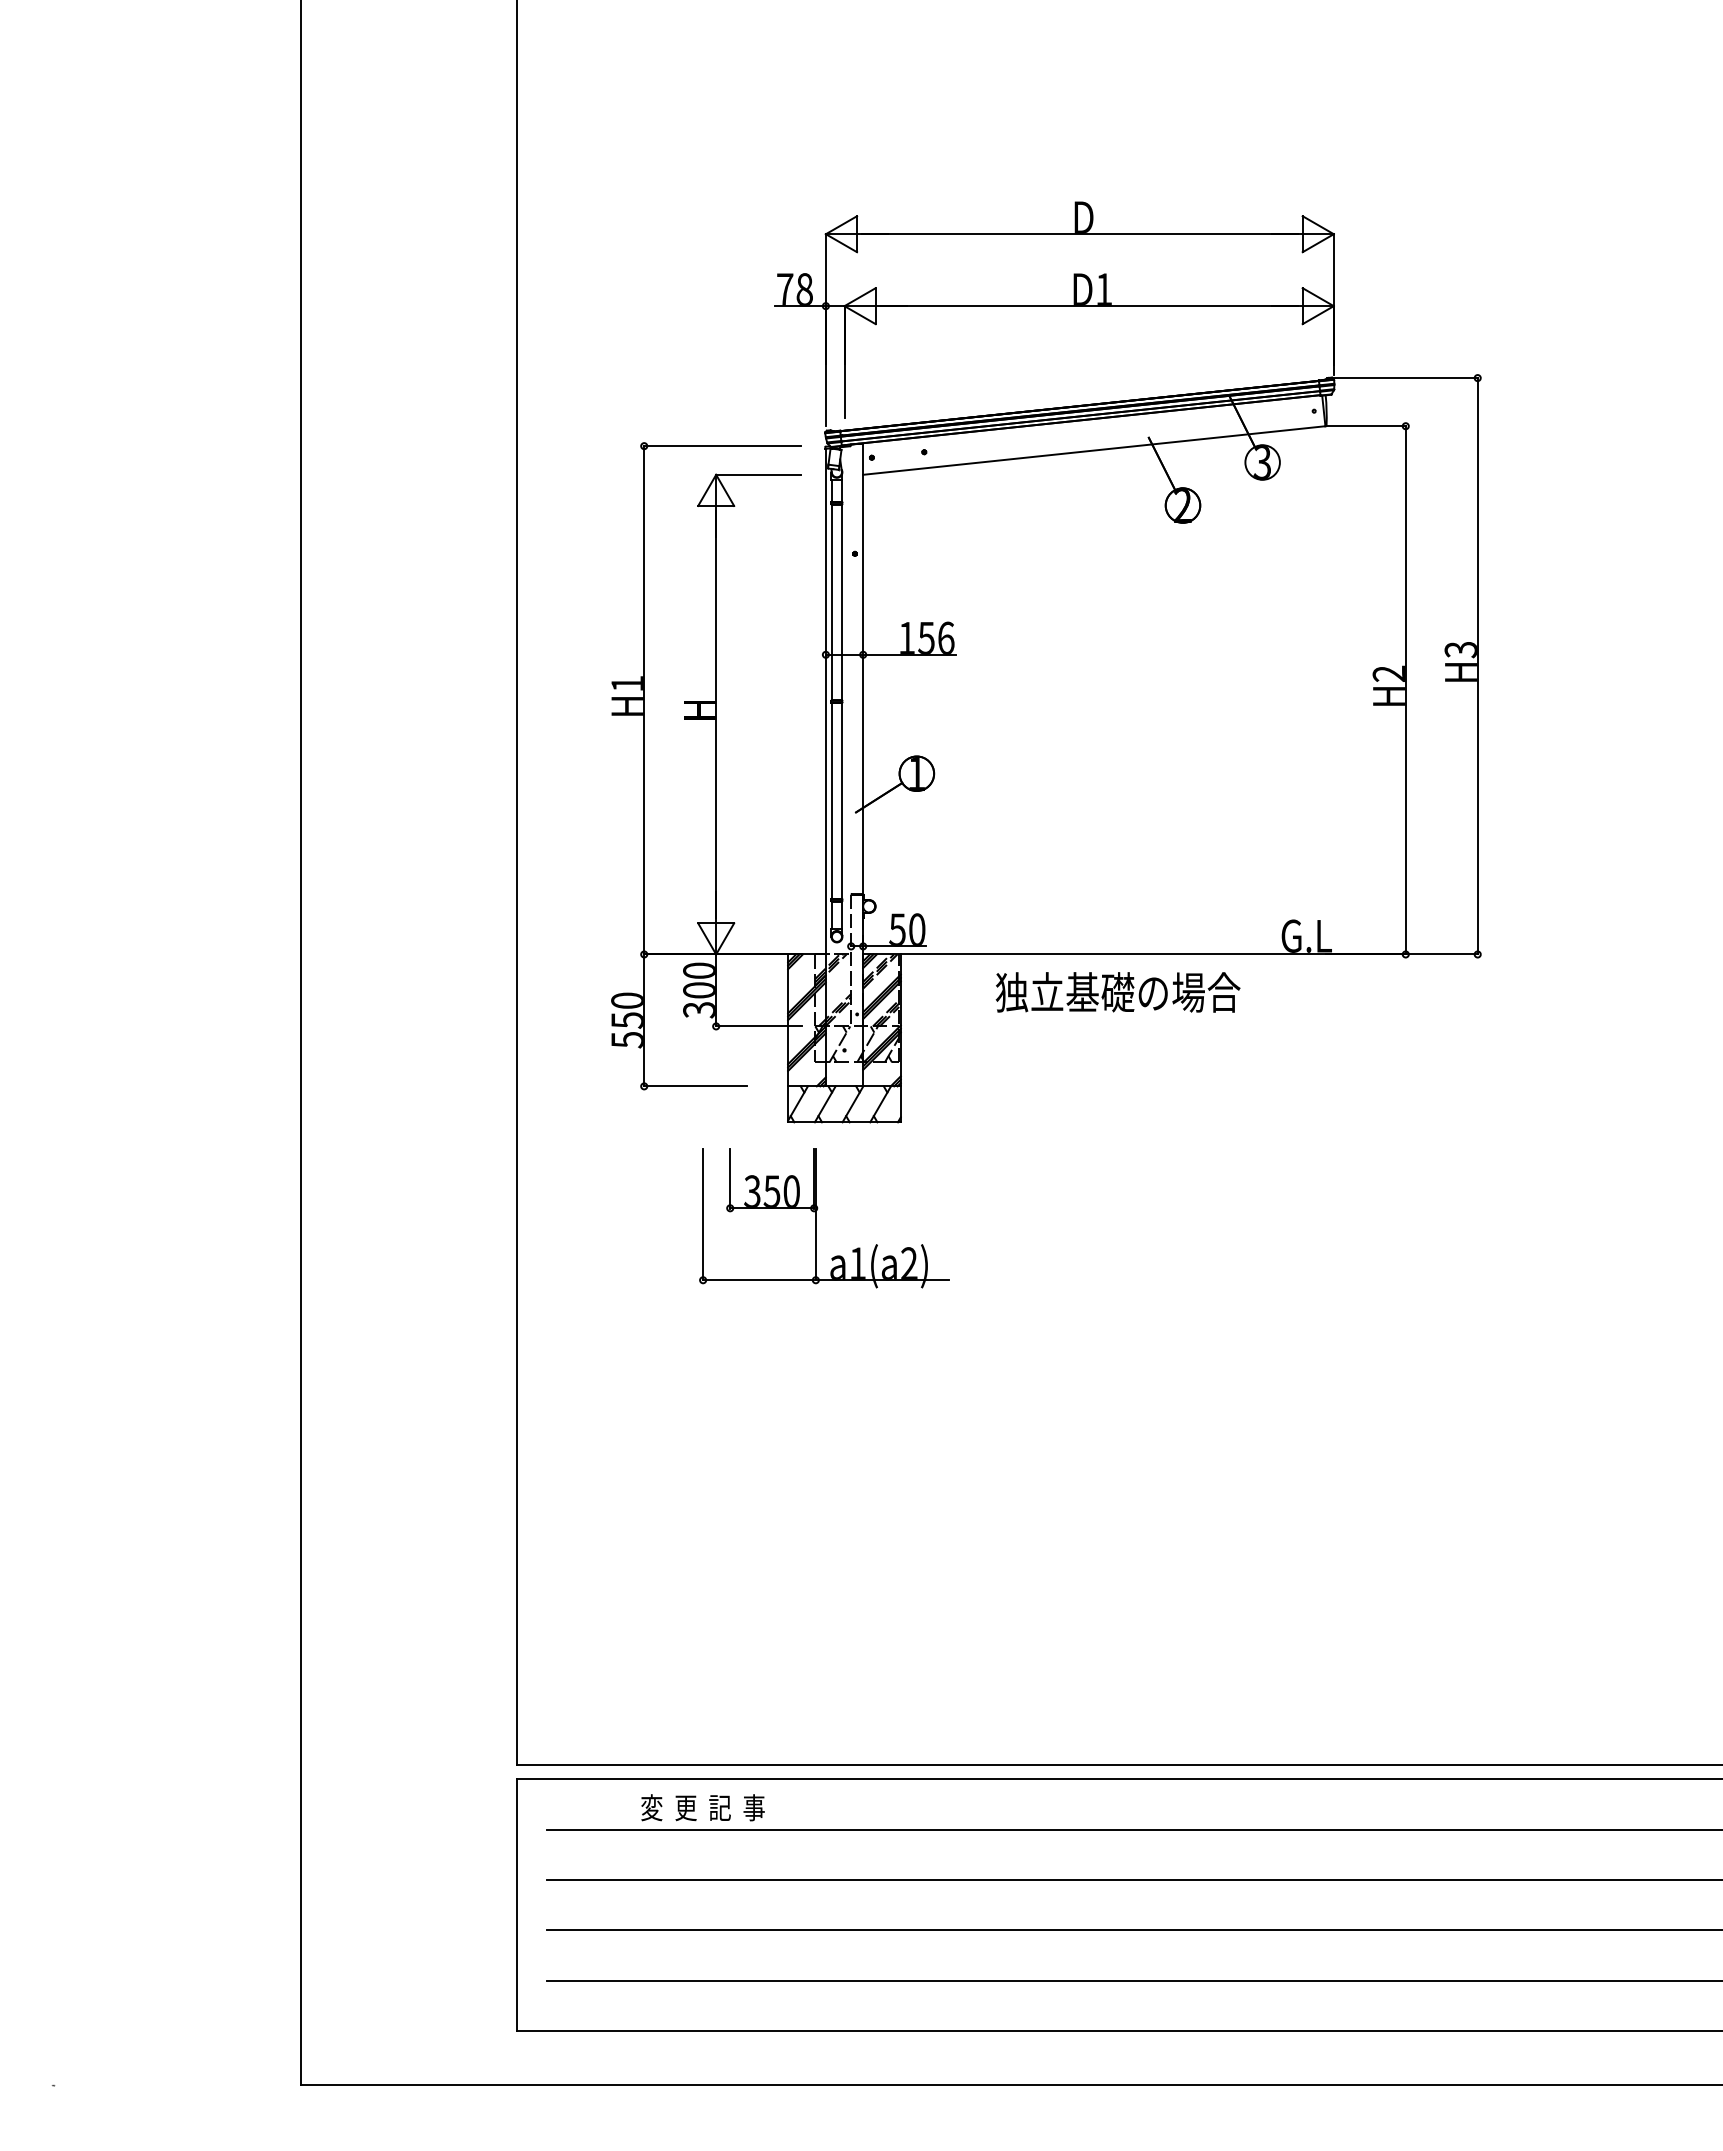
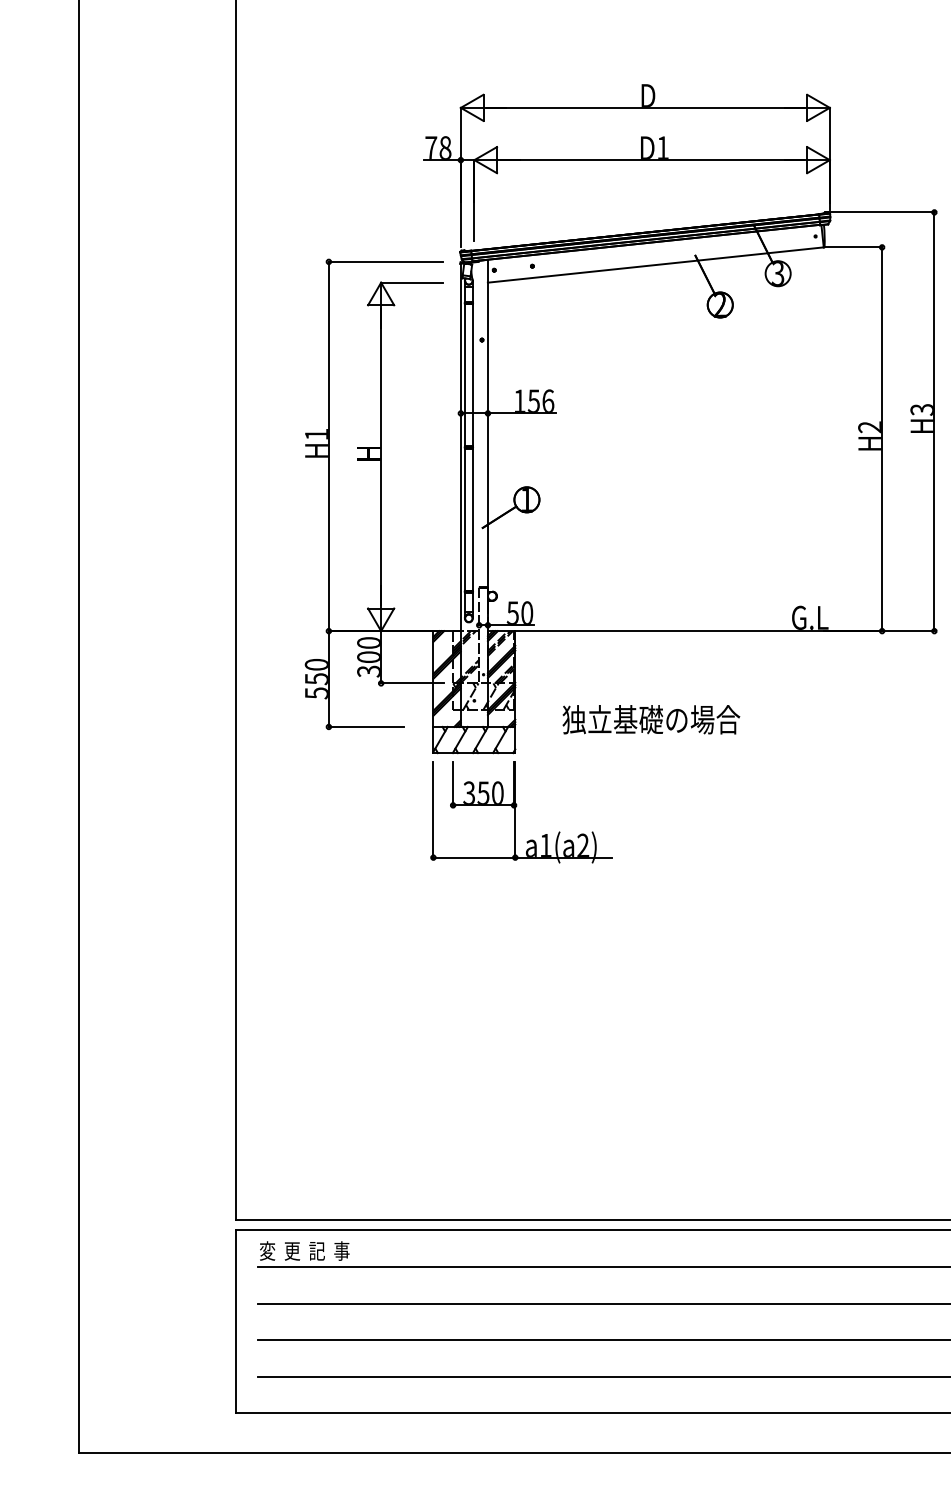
text: (1117, 992) -> (650, 719), moved
part: (816, 1218) -> (515, 812), moved
text: (702, 1807) -> (304, 1250), moved

